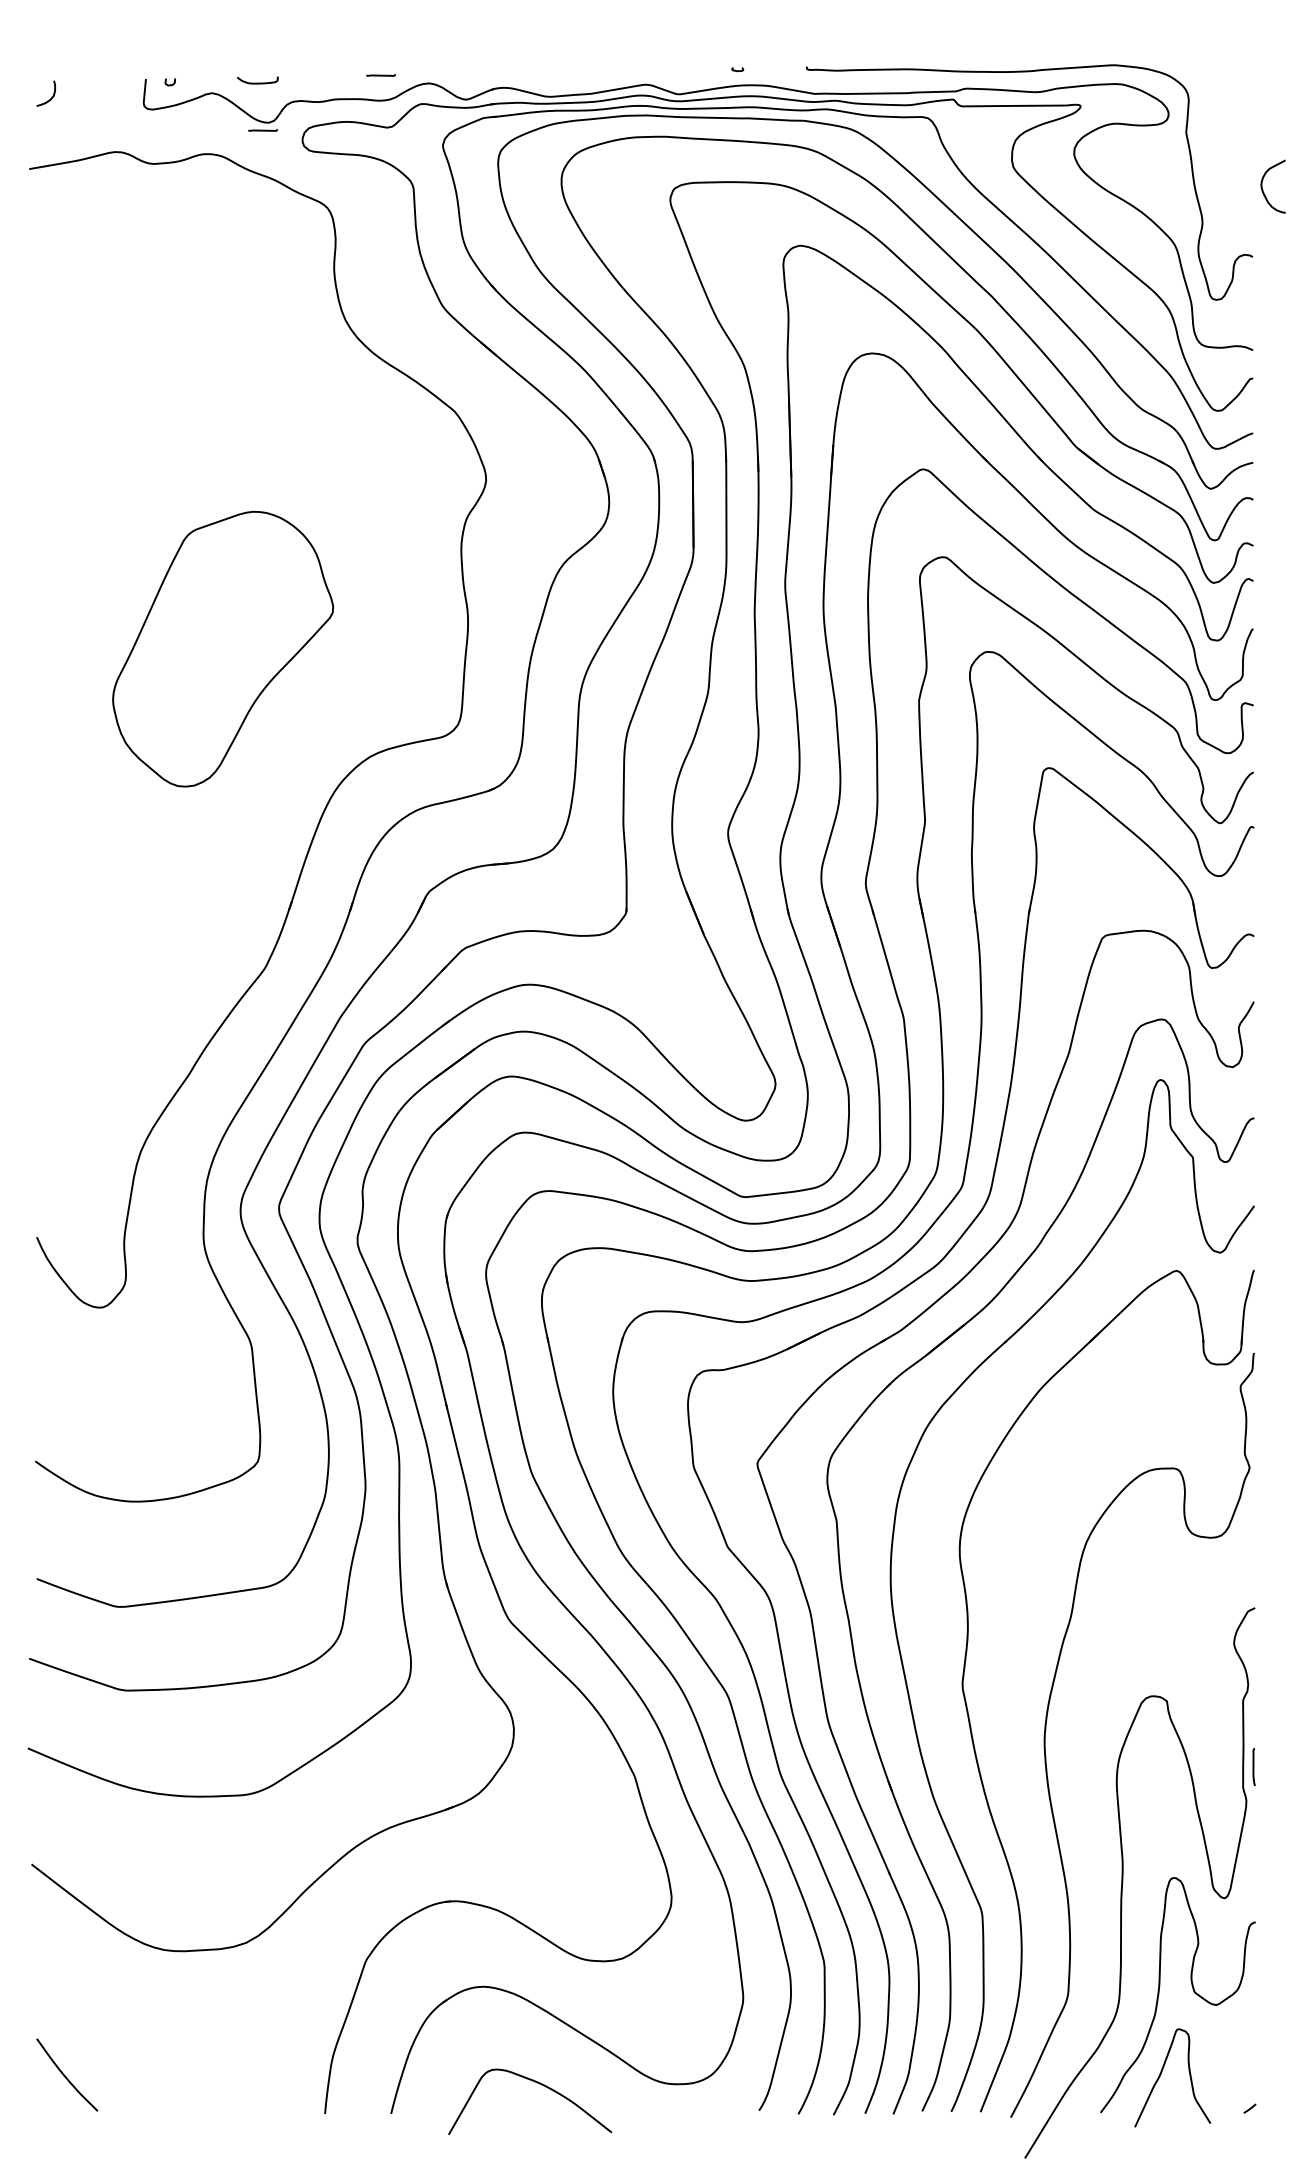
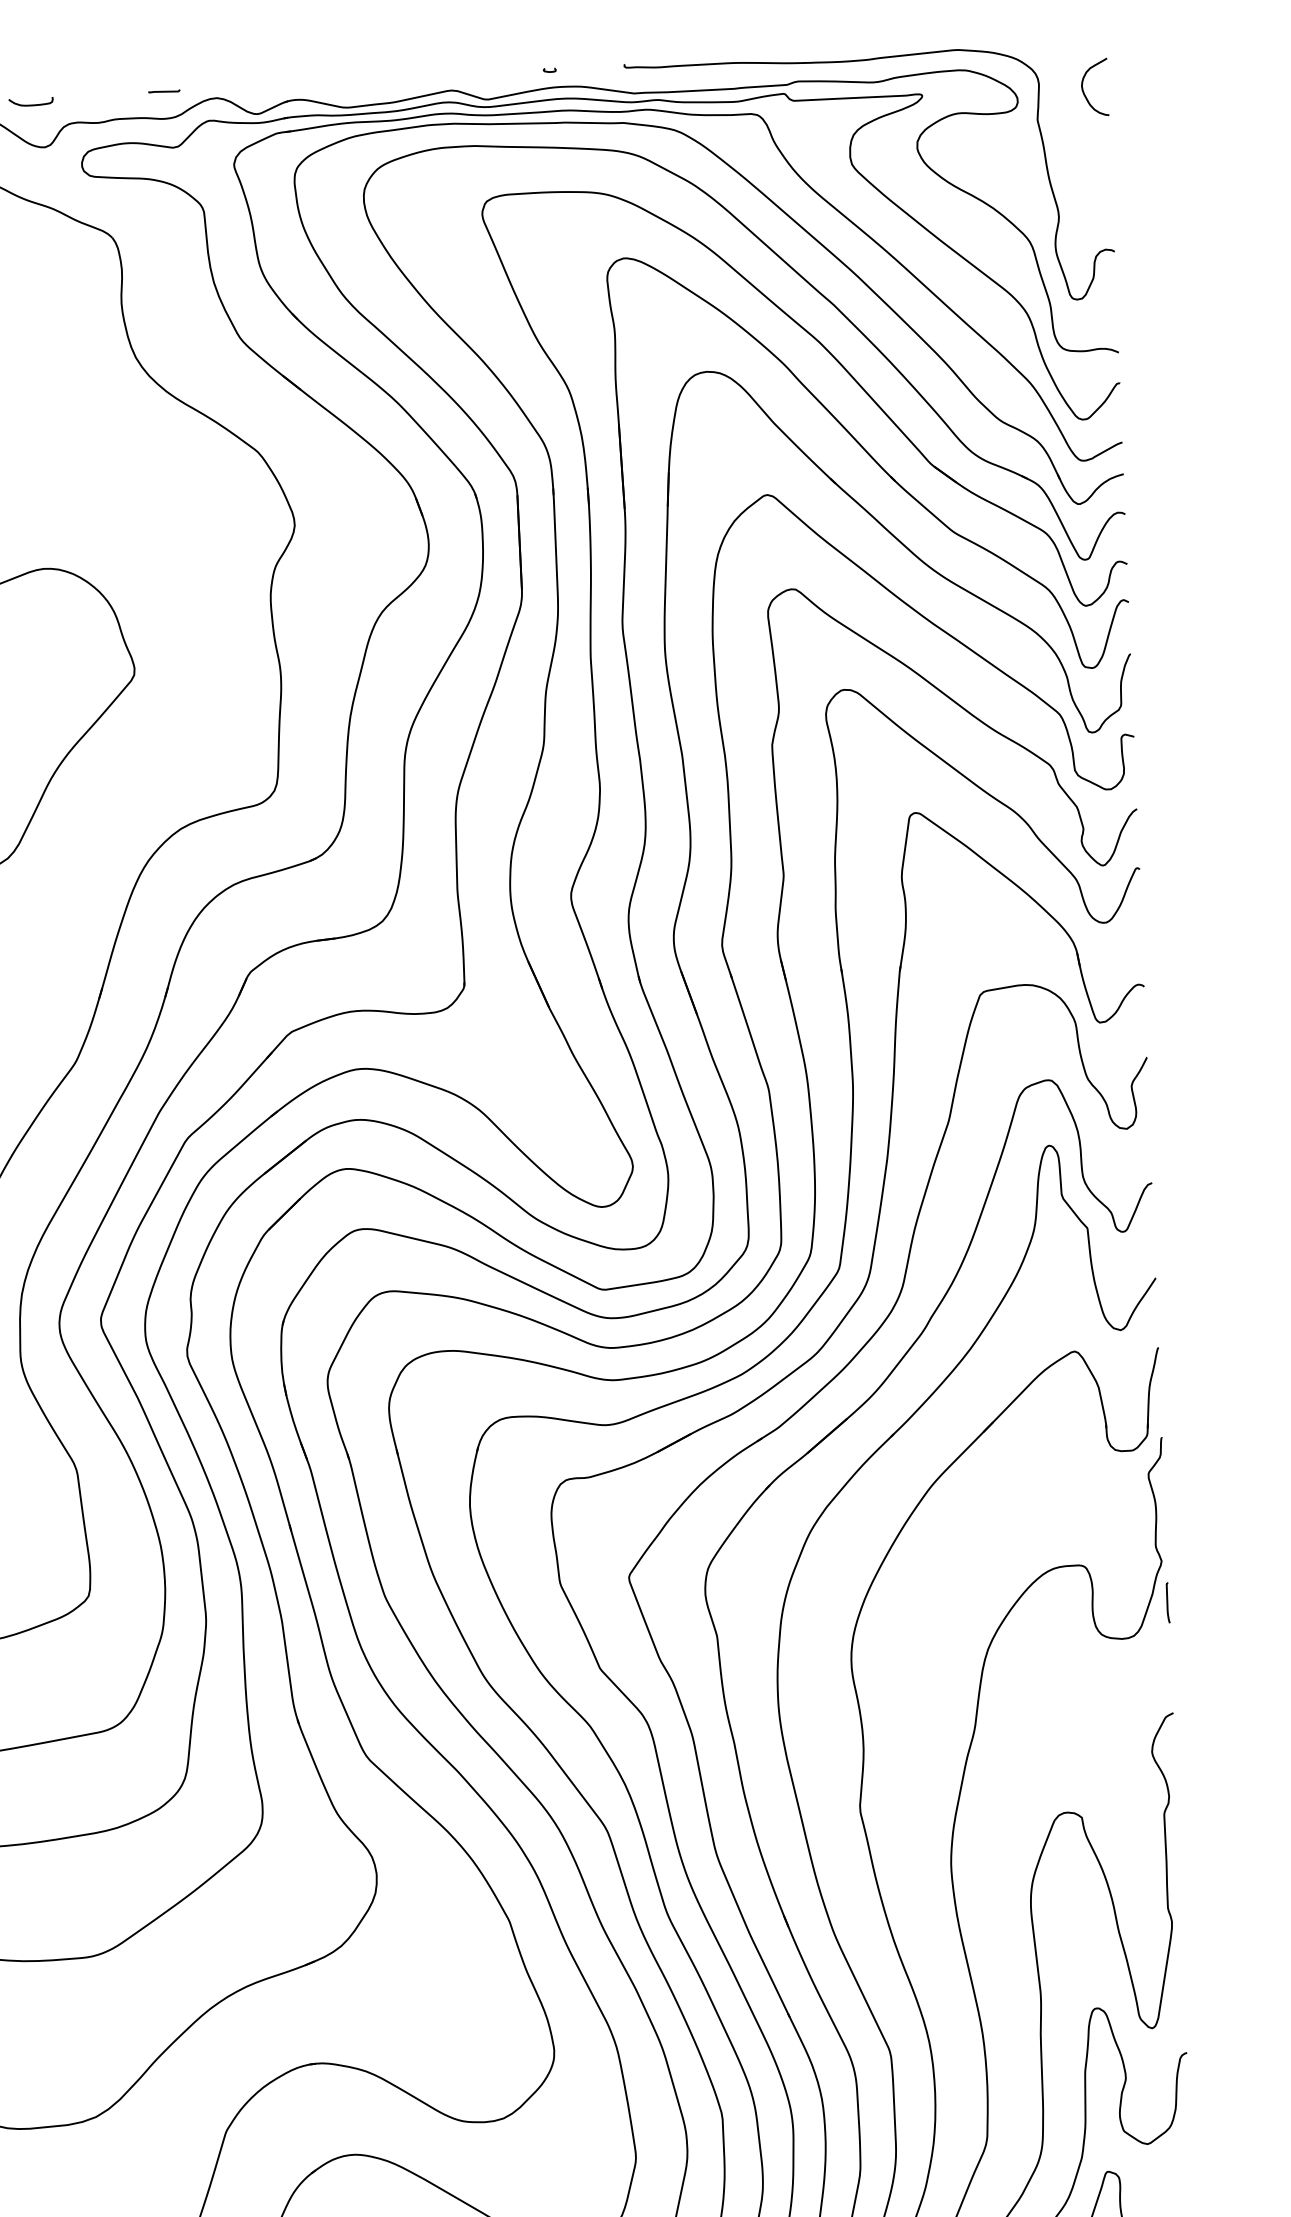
line: (262, 130) -> (38, 156), removed
curve: (1263, 189) -> (1084, 90), moved
line: (1253, 1767) -> (1167, 1603), moved

